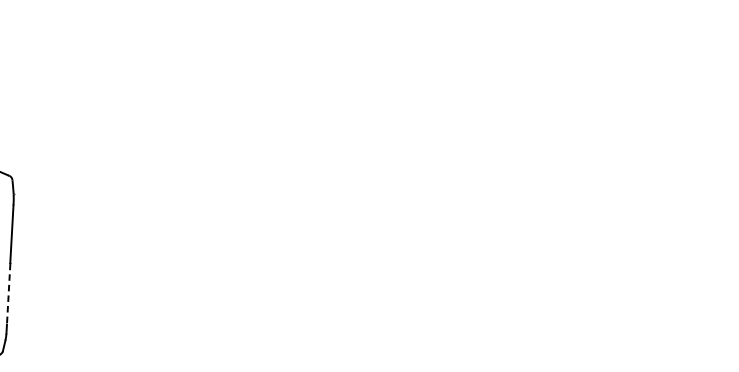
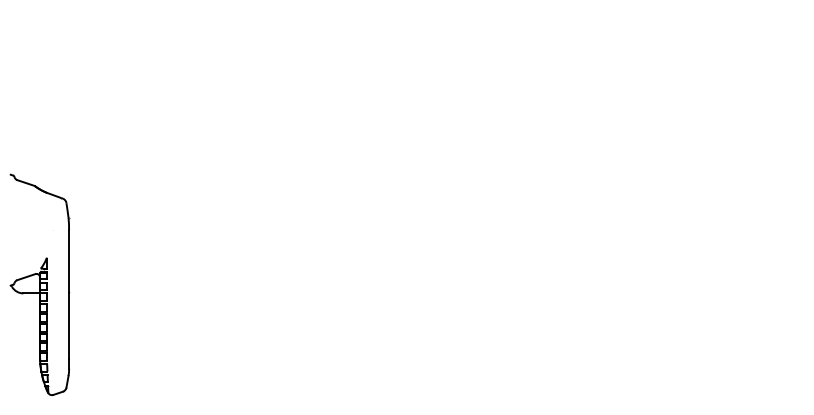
line: (8, 293) -> (69, 325), dashed -> solid

